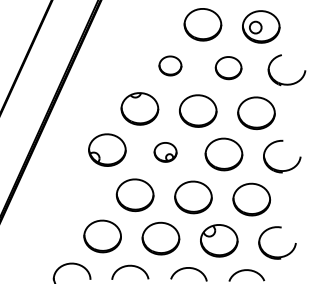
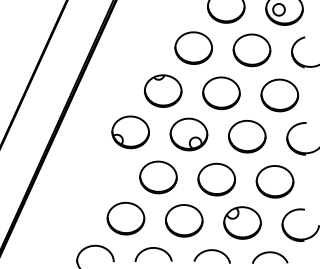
part: (170, 65) -> (193, 47), size x1.67
part: (228, 67) -> (251, 49), size x1.43
part: (165, 152) -> (188, 134), size x1.67

